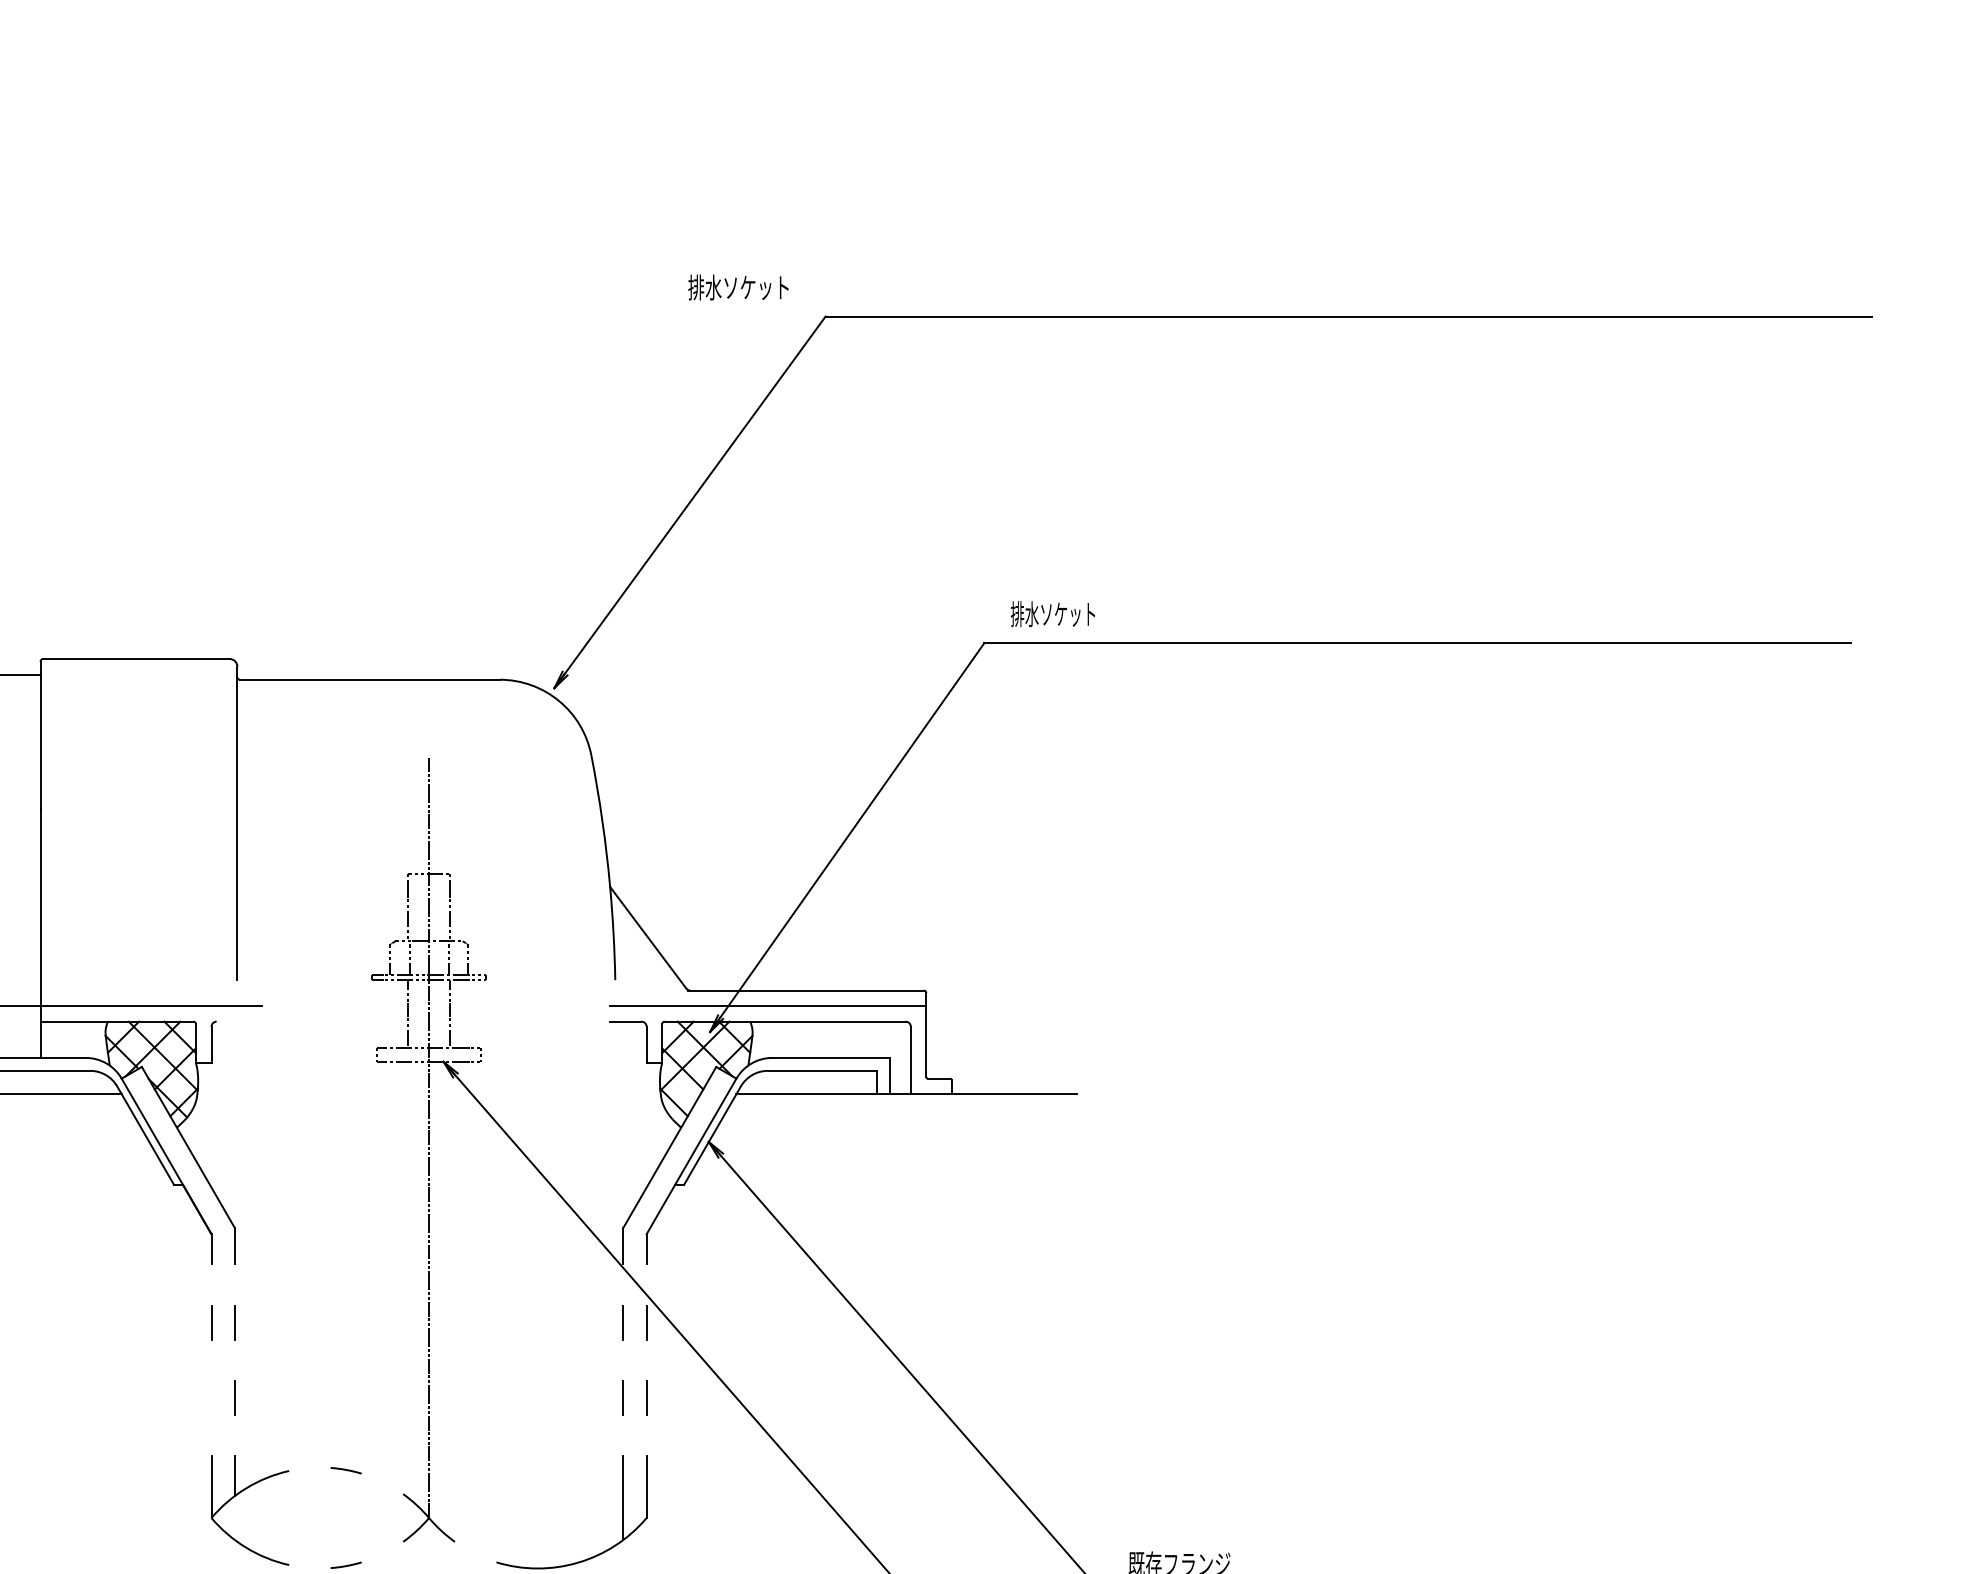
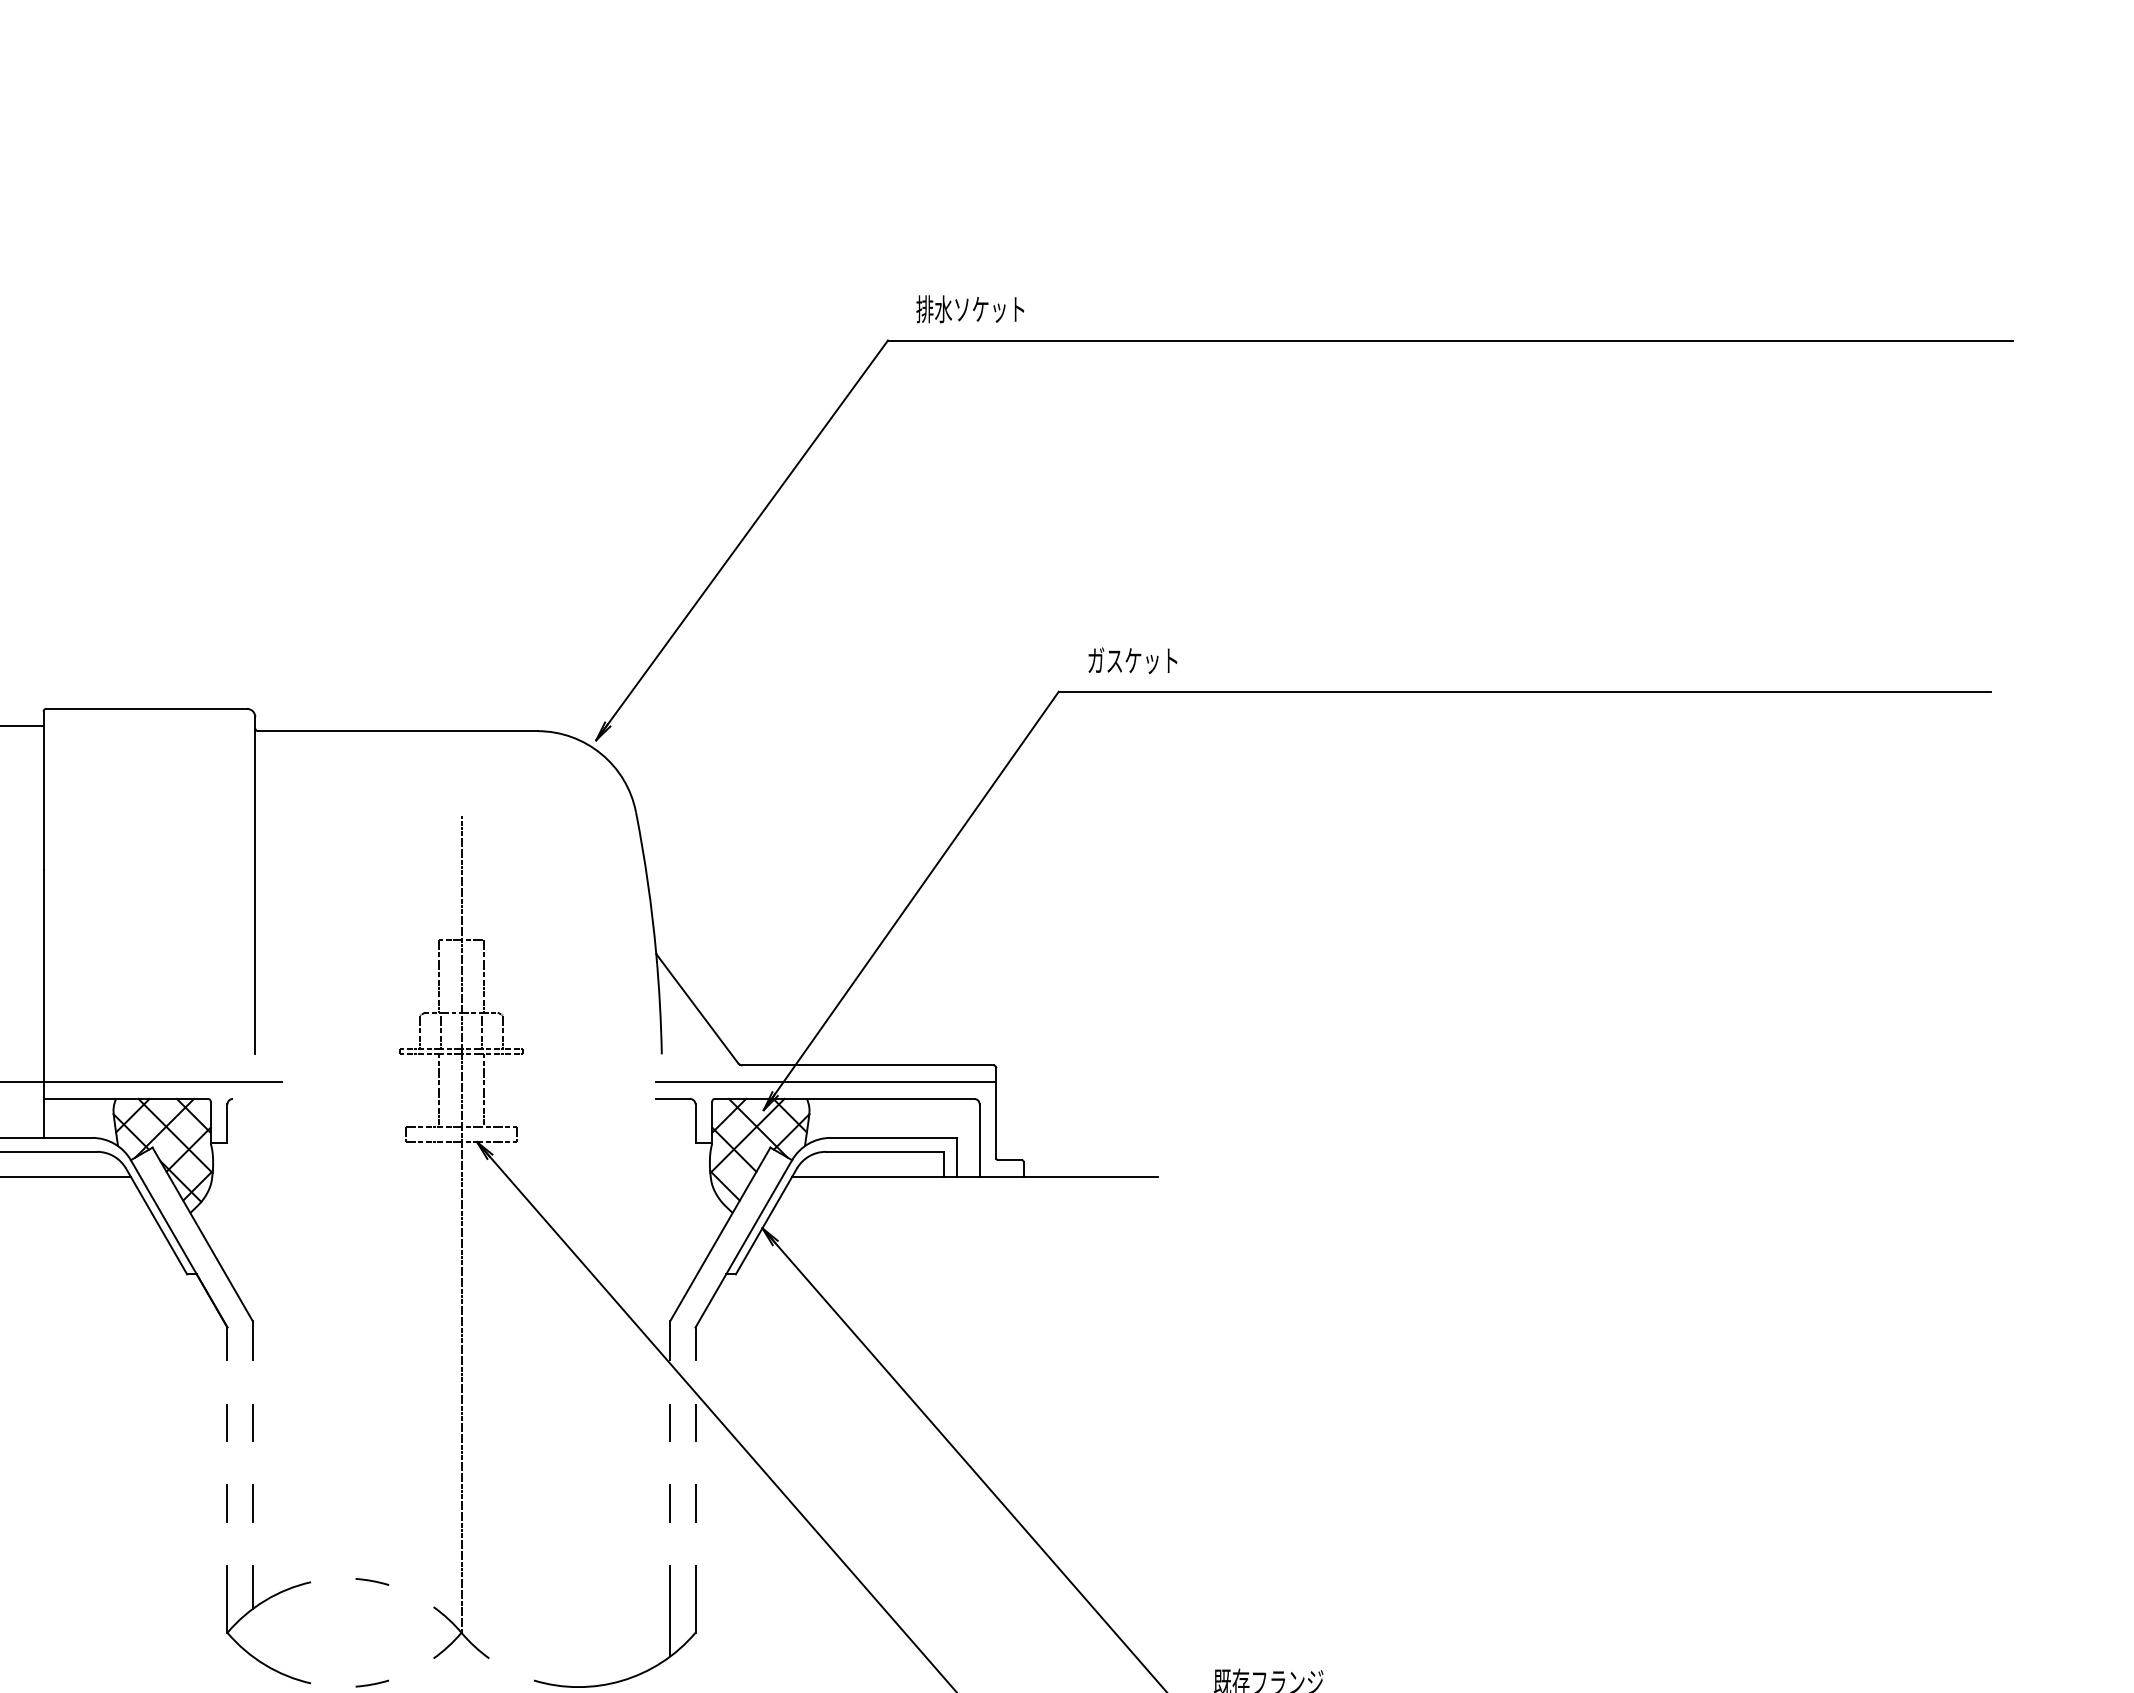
text: (738, 287) -> (970, 309), moved
text: (1052, 614) -> (1132, 660), 排水ソケット -> ガスケット
line: (211, 1397) -> (227, 1503), added

